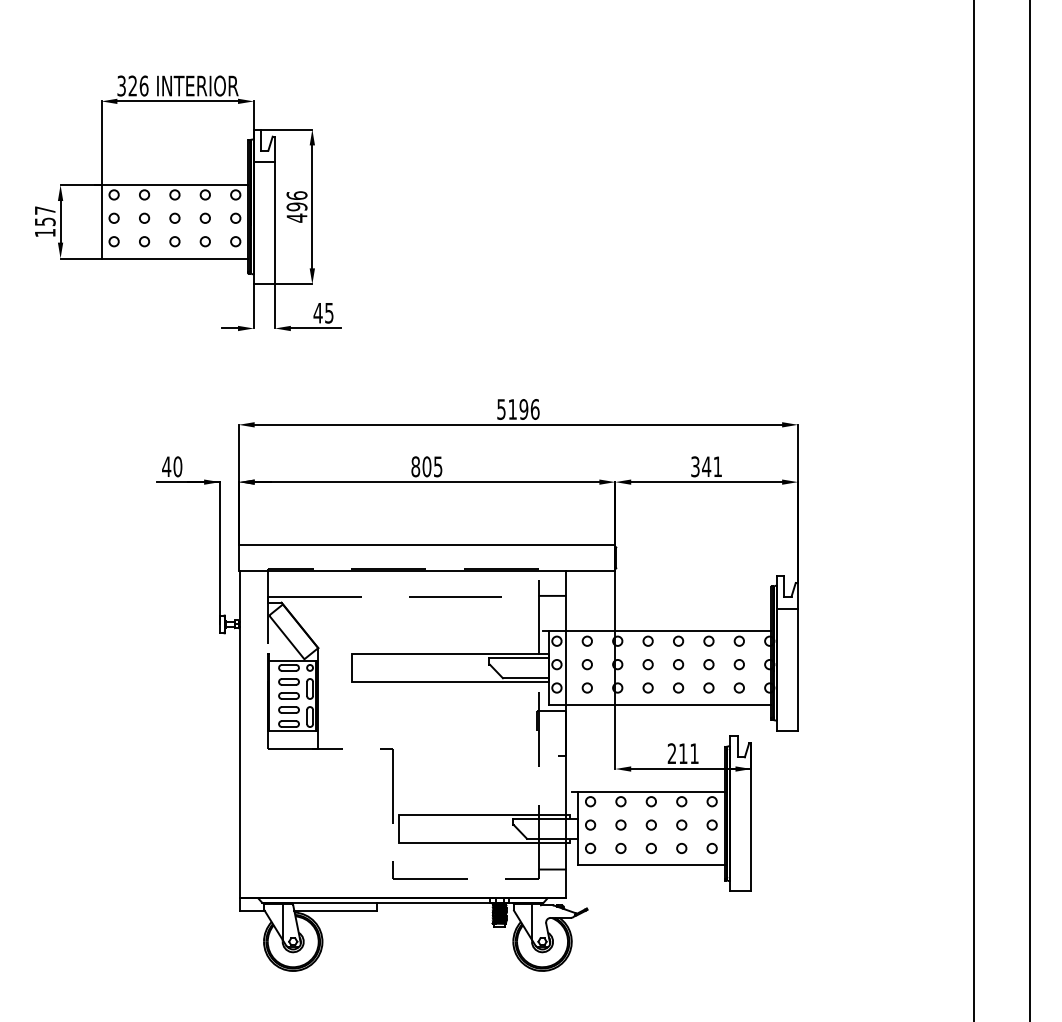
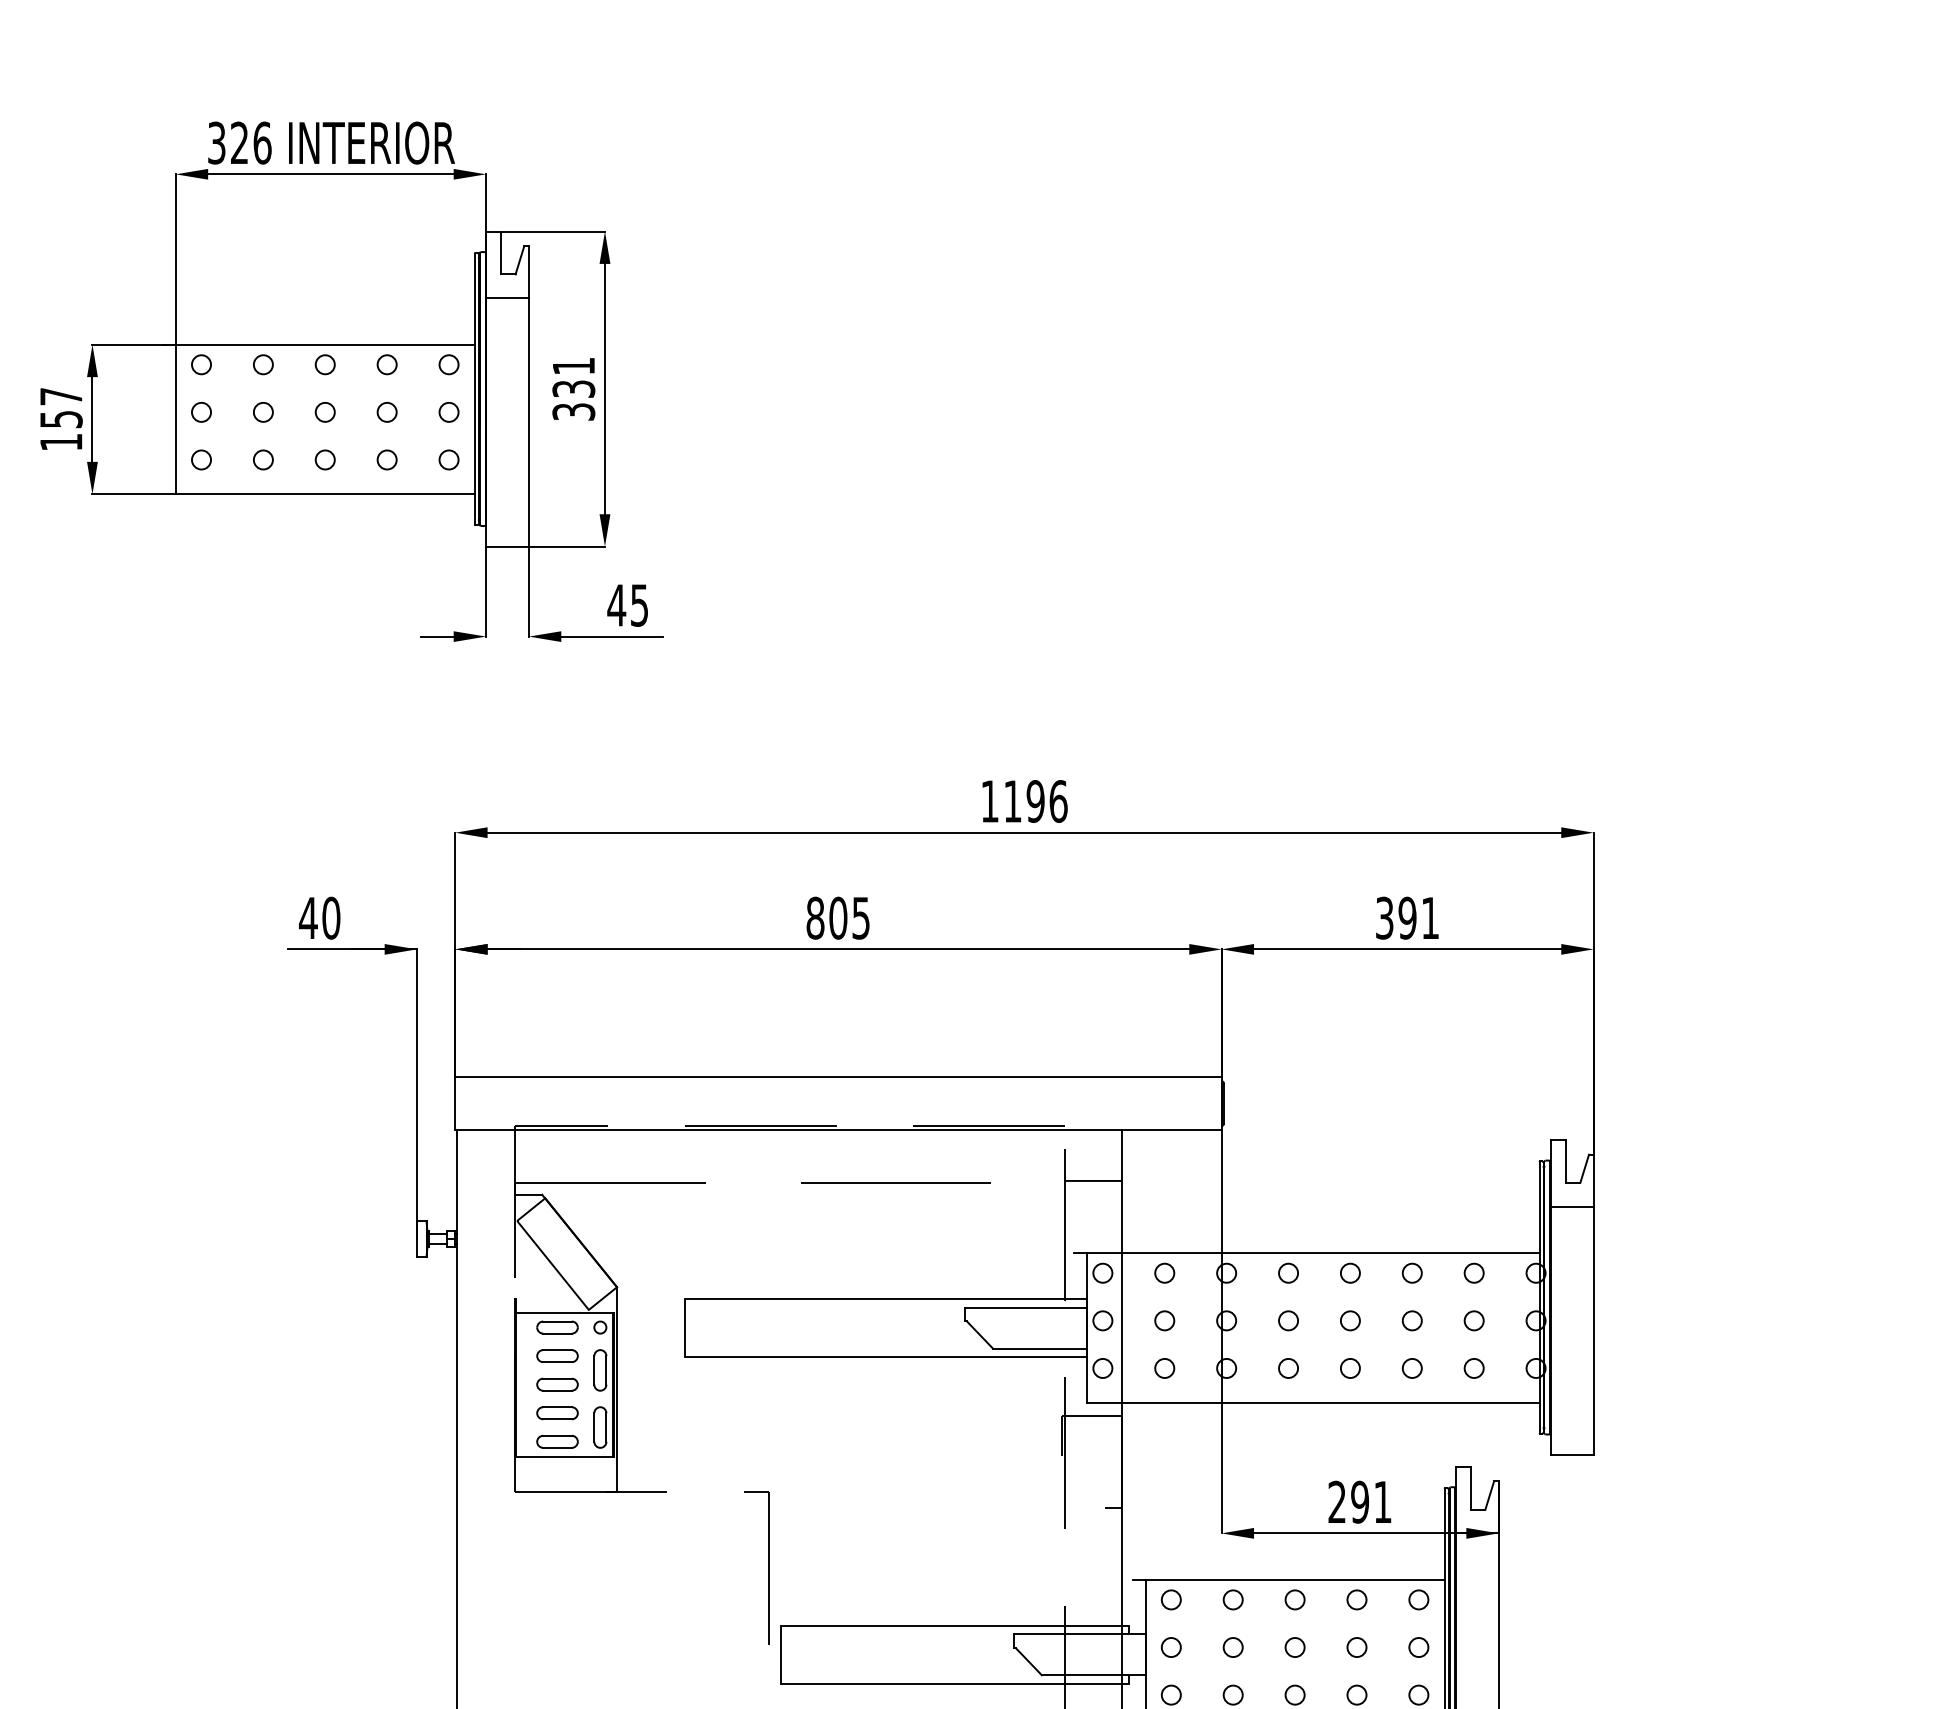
text: (296, 206) -> (572, 388), 496 -> 331
text: (501, 409) -> (990, 801), 5196 -> 1196
text: (706, 466) -> (1407, 917), 341 -> 391
text: (682, 753) -> (1358, 1501), 211 -> 291

